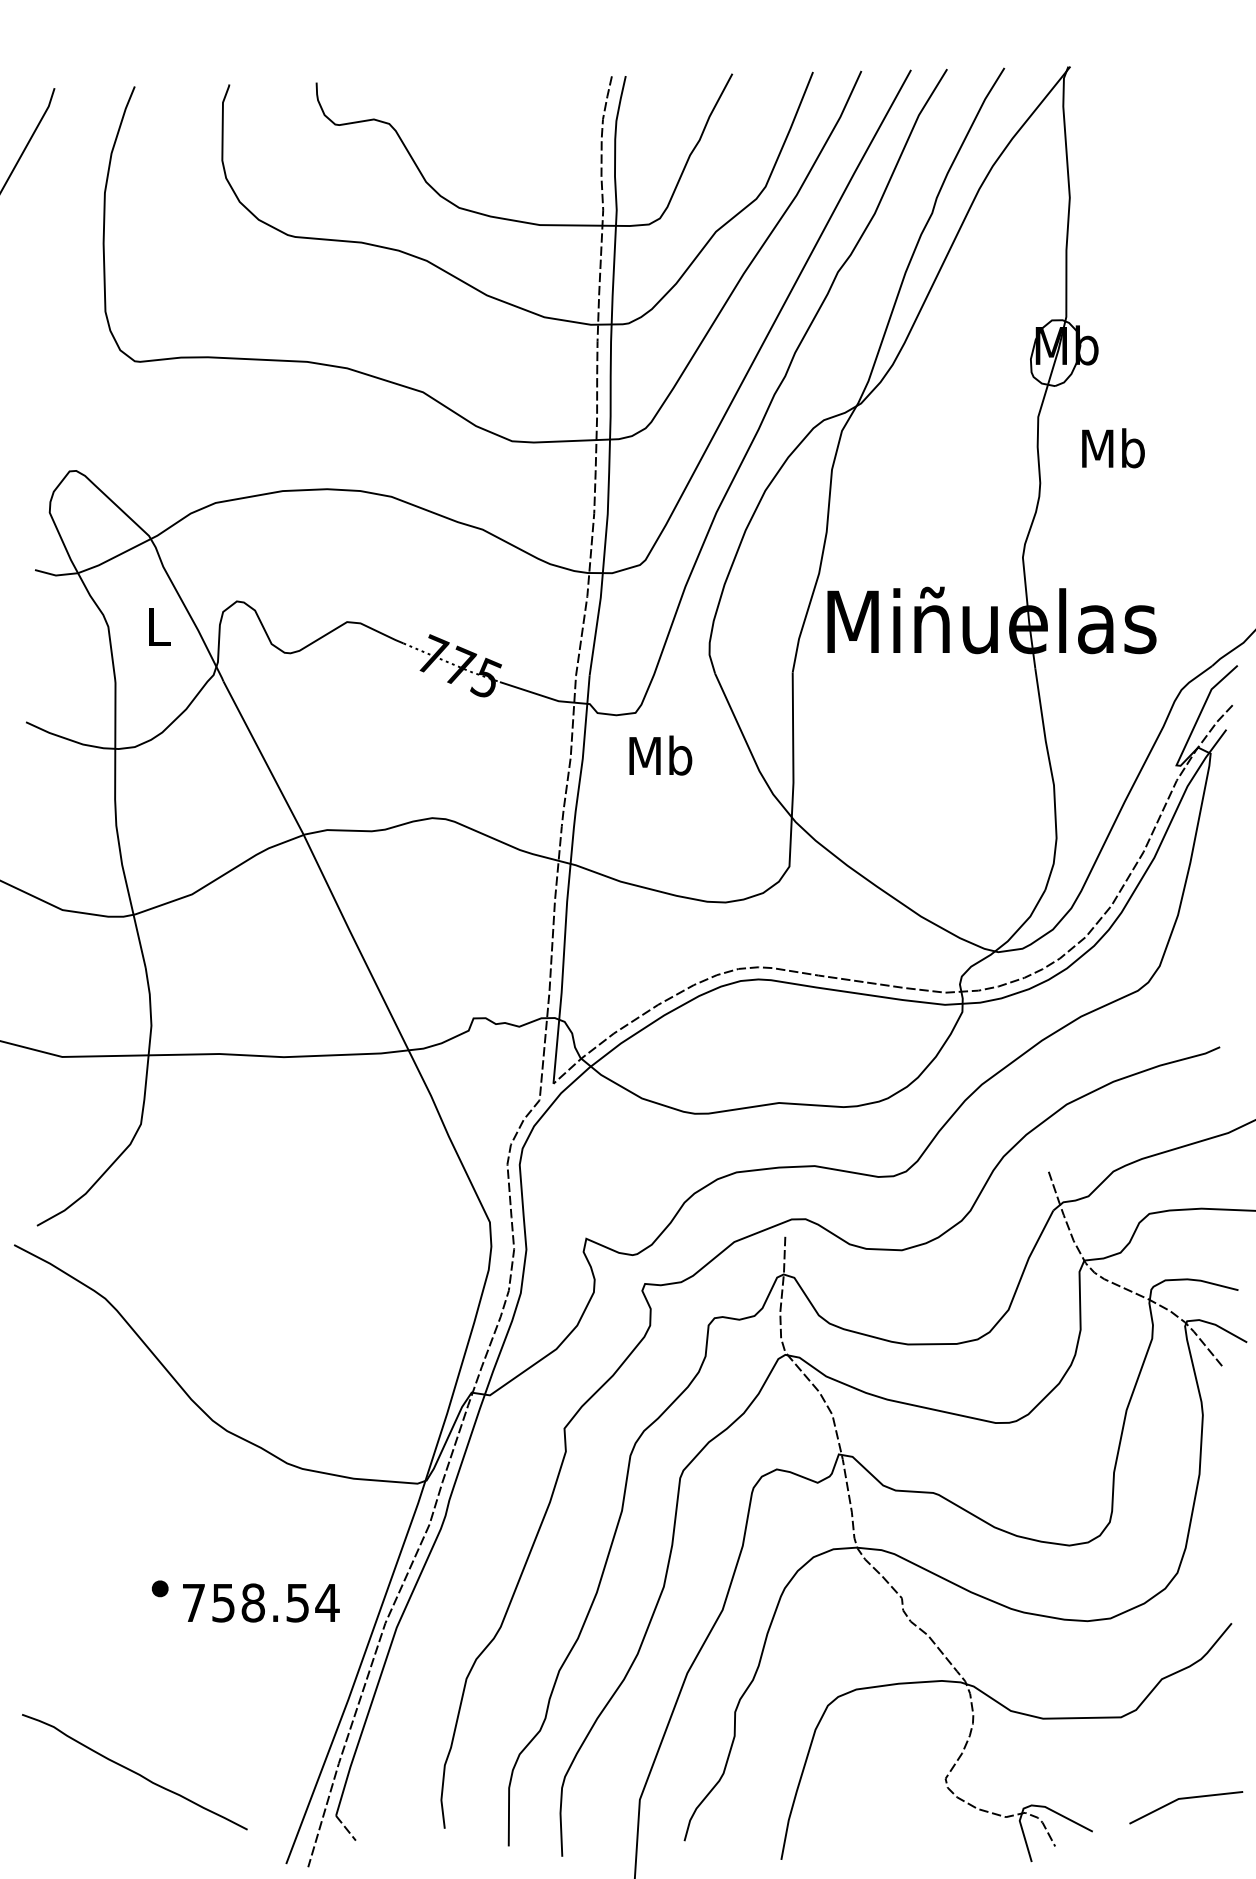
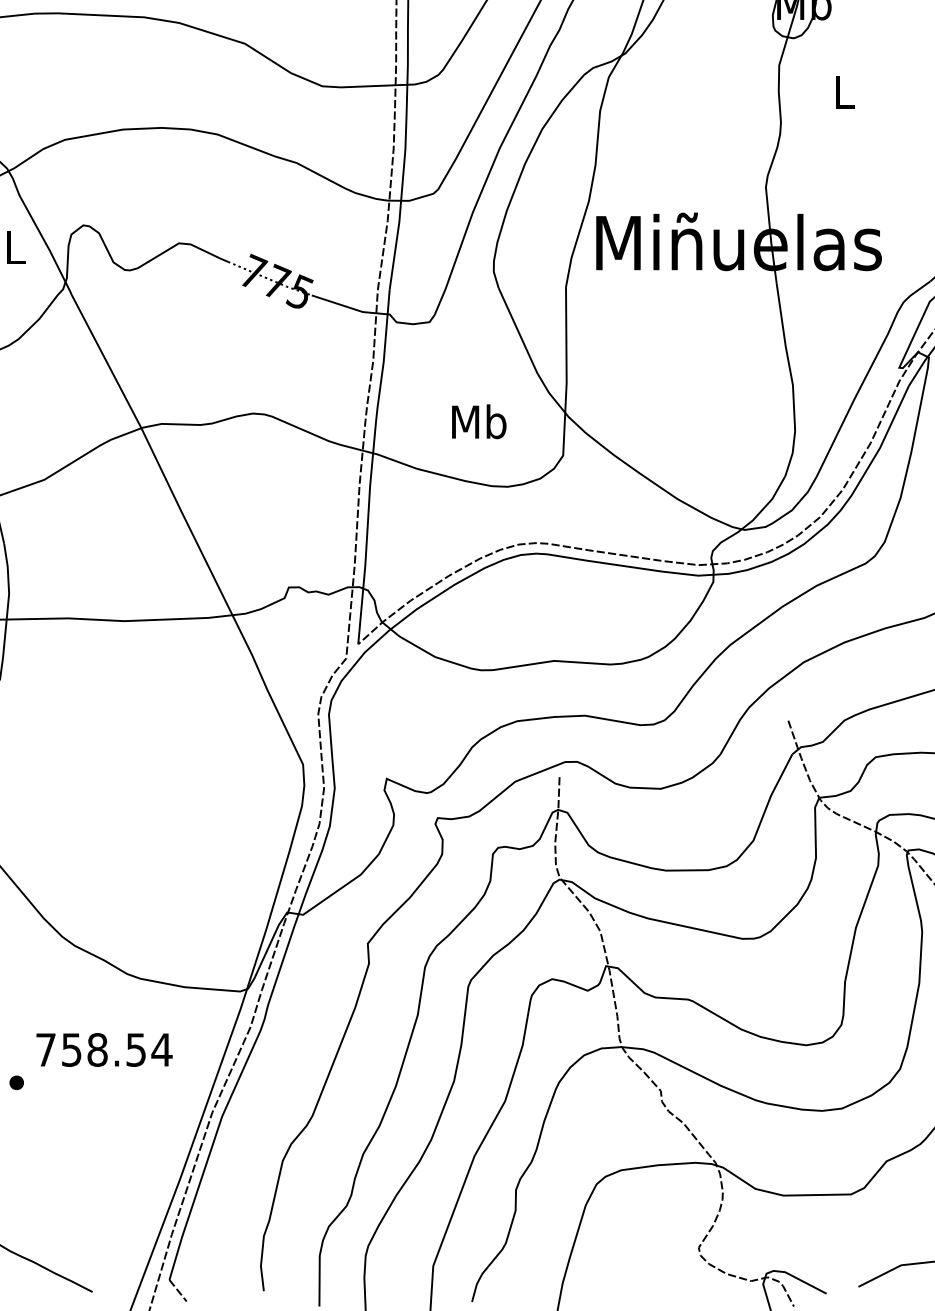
text: (1113, 448) -> (844, 92), Mb -> L
text: (660, 755) -> (478, 421), moved
text: (261, 1602) -> (104, 1049), moved

